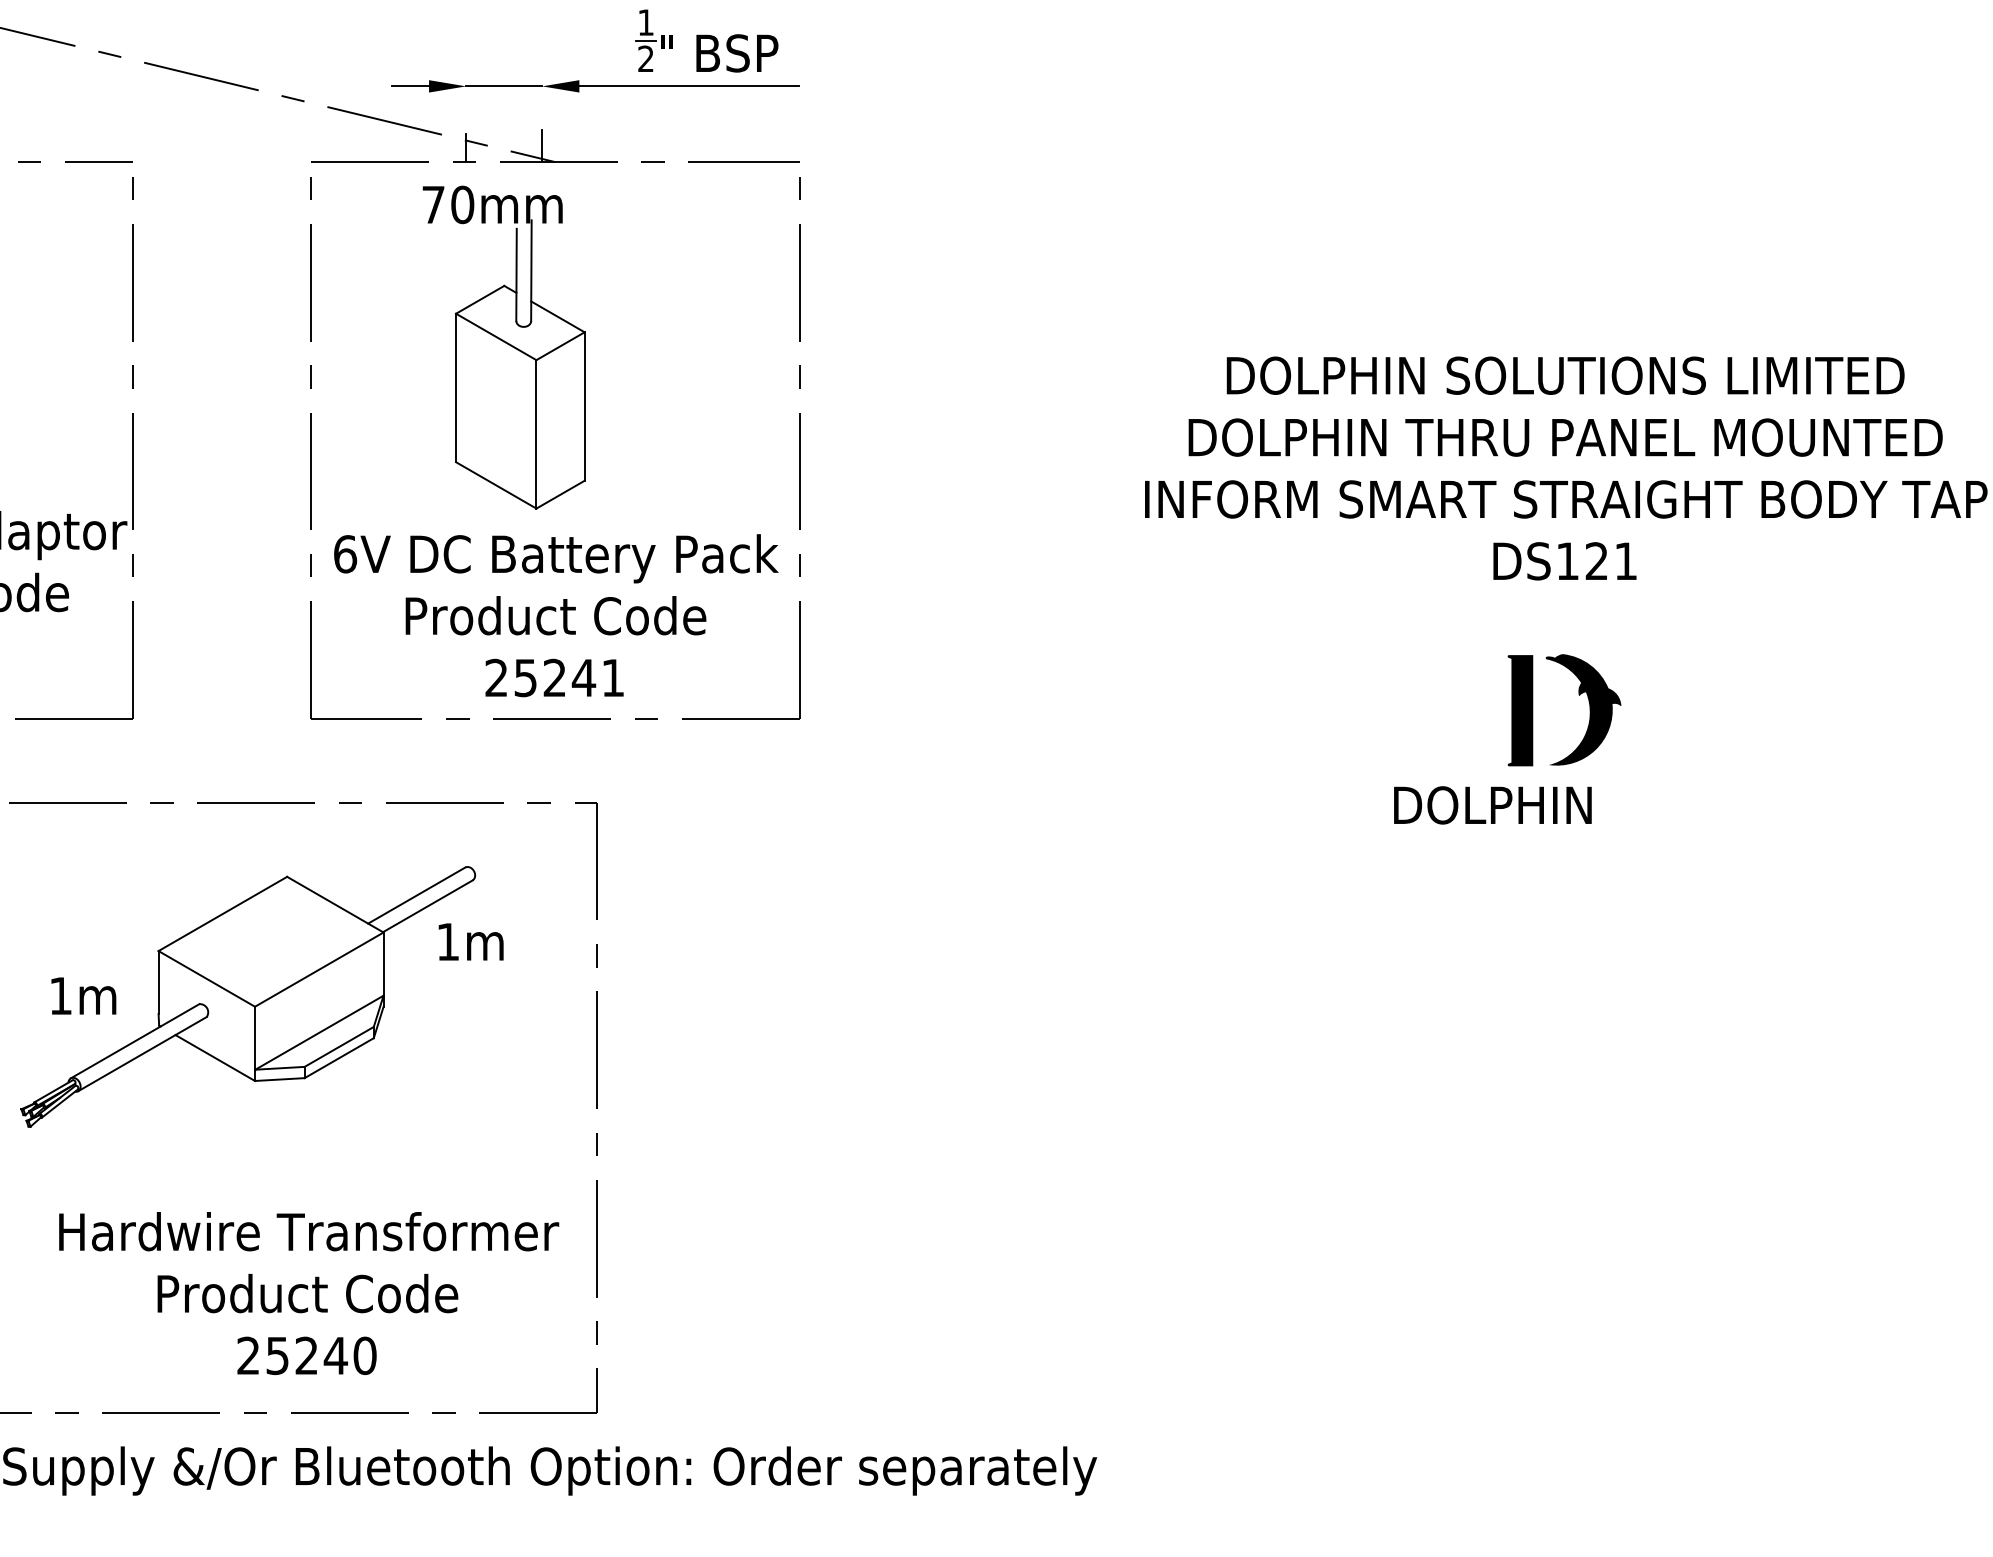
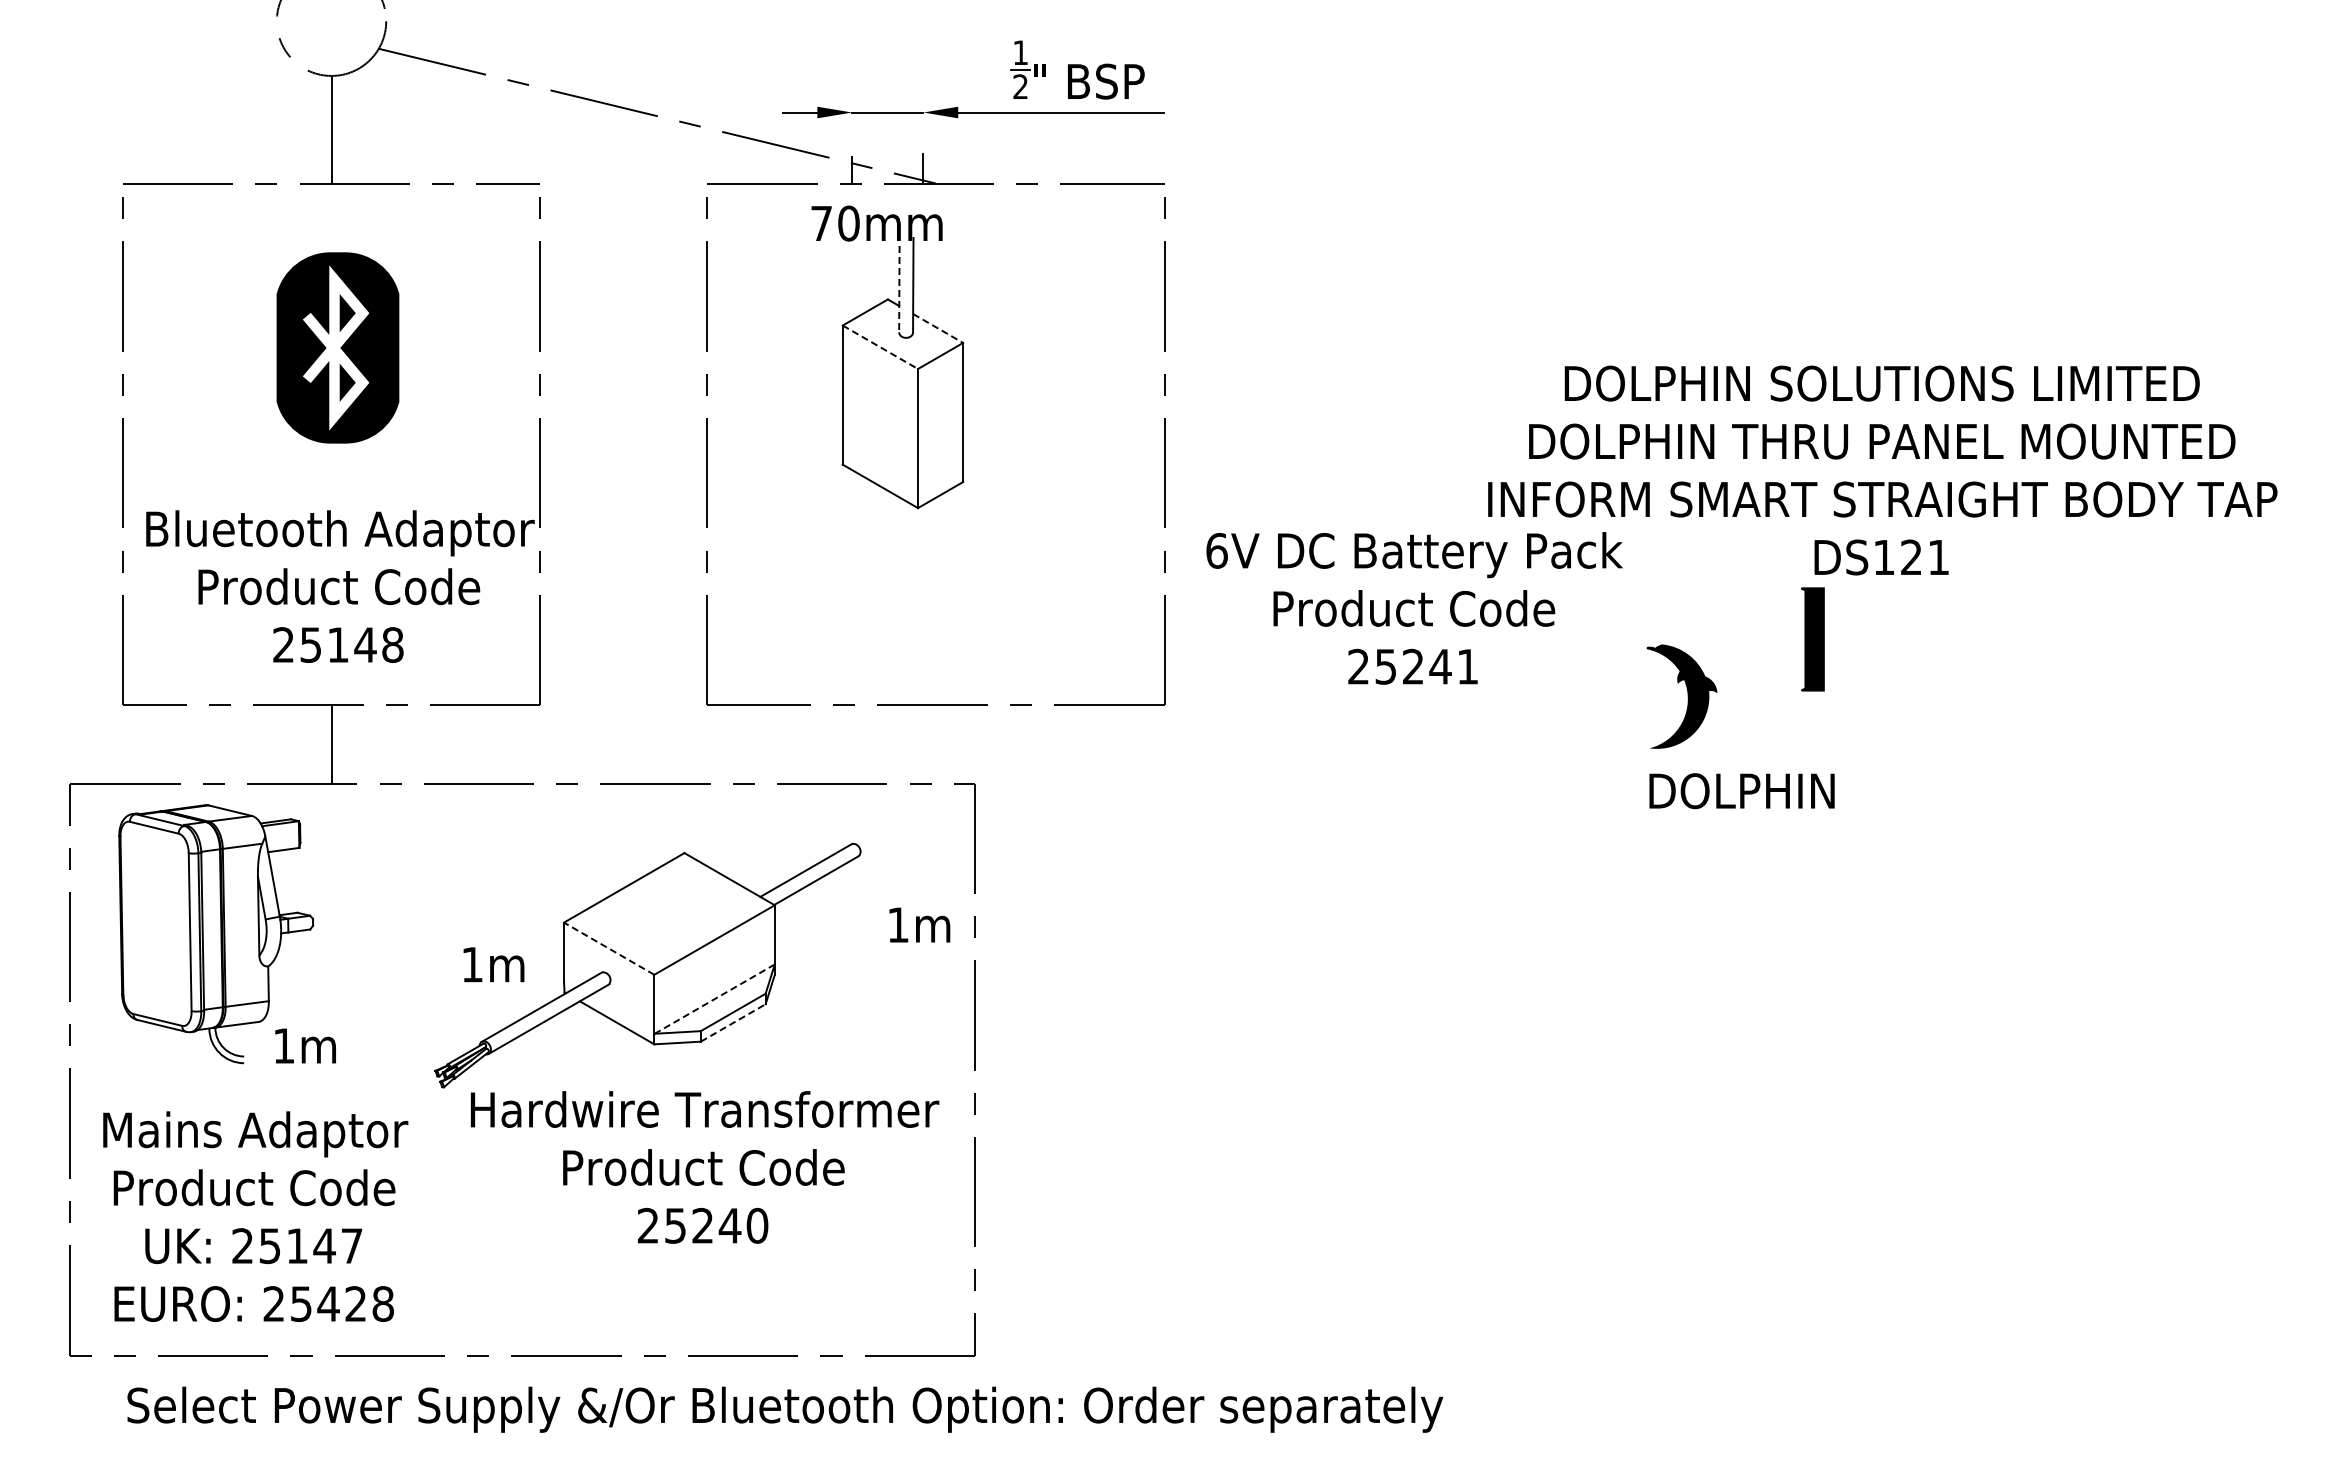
line: (516, 275) -> (899, 289), solid -> dashed
line: (558, 316) -> (938, 328), solid -> dashed
line: (496, 337) -> (880, 347), solid -> dashed
text: (556, 615) -> (1414, 608), moved
part: (1583, 709) -> (1681, 696), moved
part: (1520, 710) -> (1812, 639), moved
text: (1492, 805) -> (1741, 791), moved
text: (470, 941) -> (919, 924), moved
line: (206, 978) -> (608, 948), solid -> dashed
line: (320, 1032) -> (715, 998), solid -> dashed
line: (339, 1057) -> (733, 1022), solid -> dashed
text: (309, 1293) -> (705, 1167), moved

